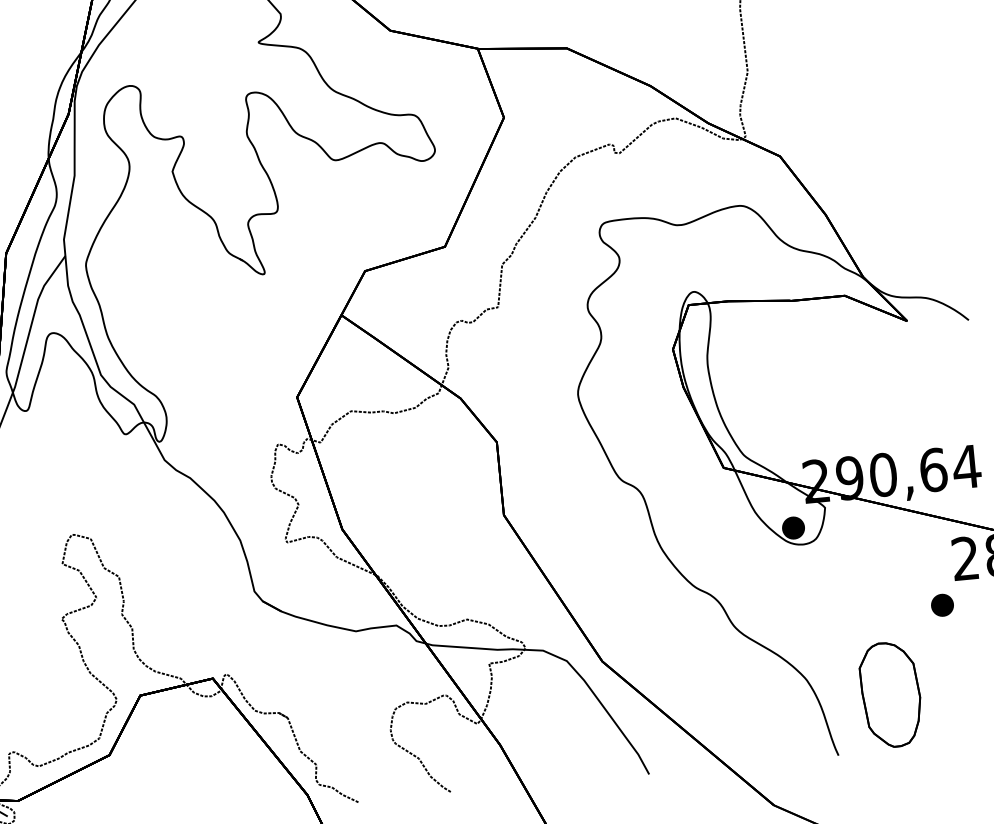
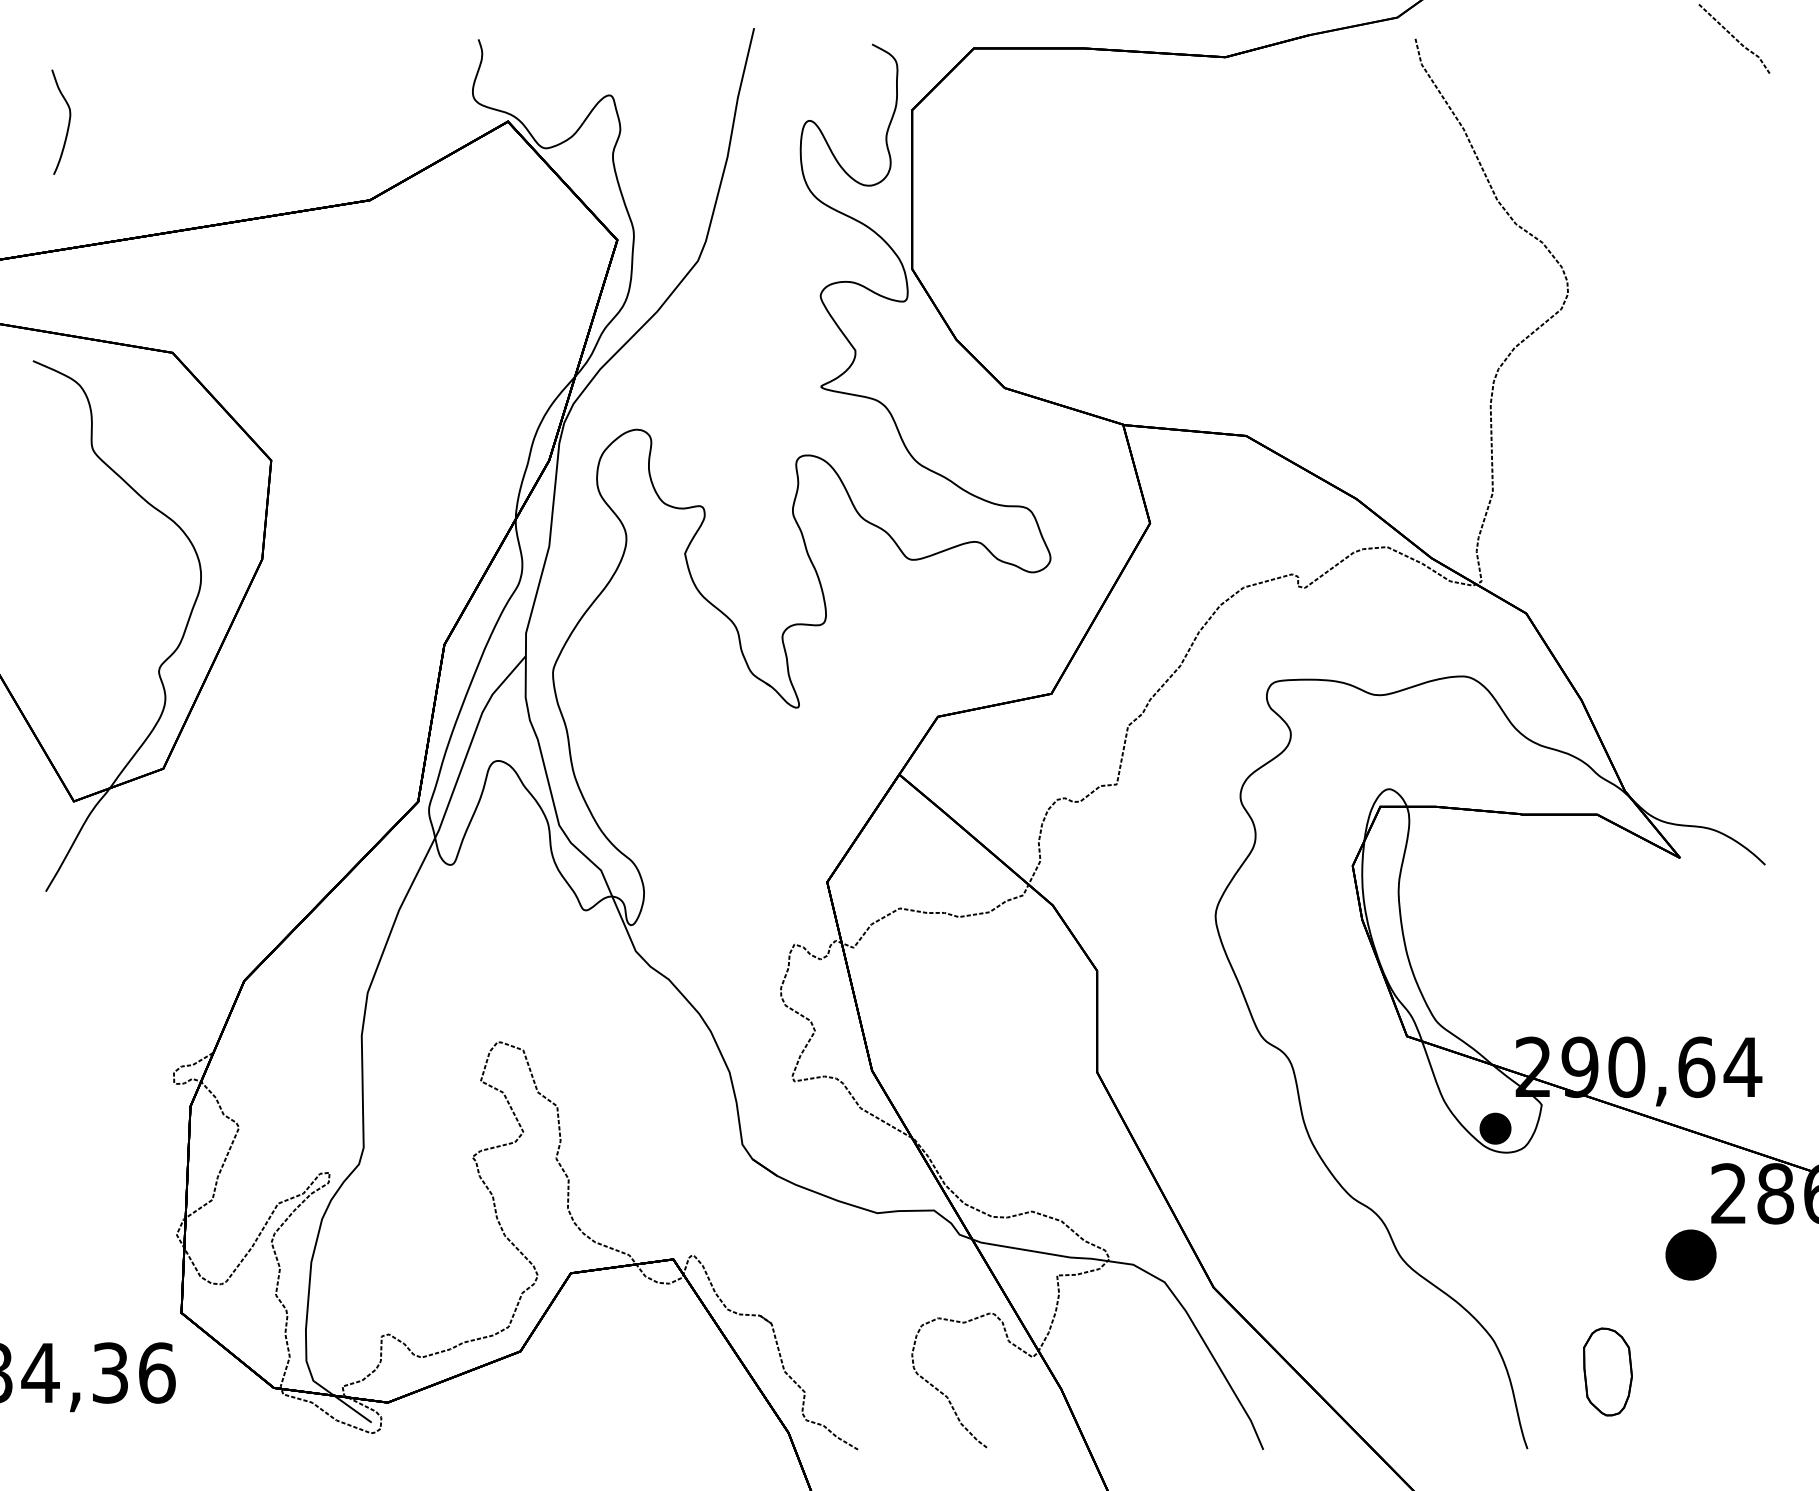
part: (942, 605) -> (1690, 1255), size x1.6
part: (890, 694) -> (1607, 1371), size x0.6

